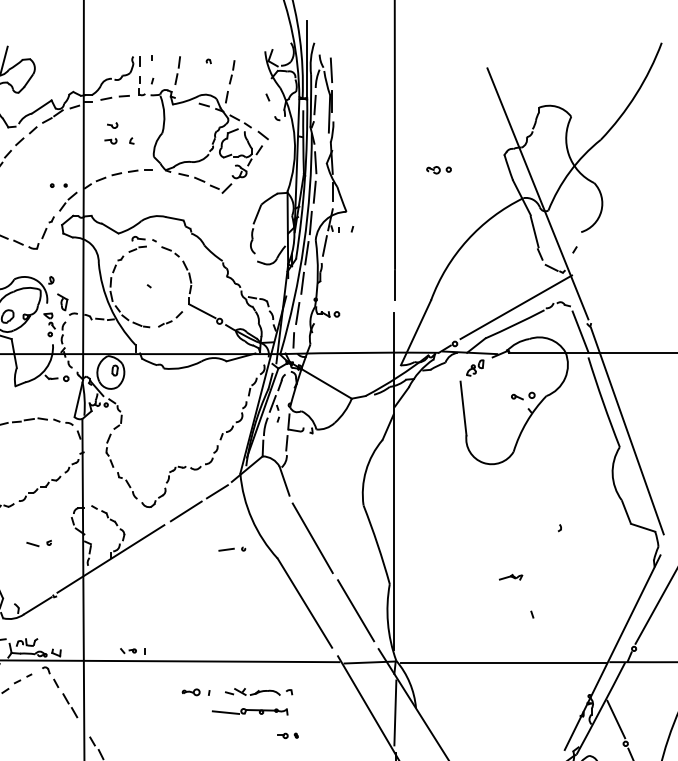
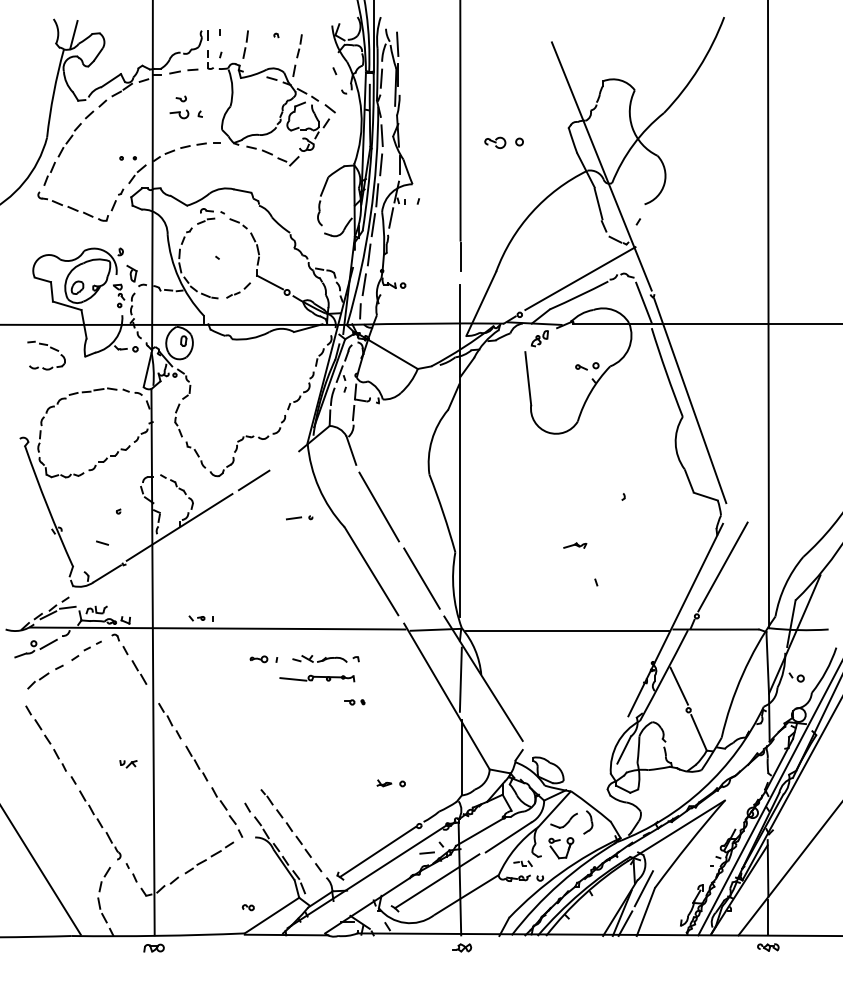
part: (110, 141) -> (179, 114), size x1.6
part: (438, 170) -> (503, 143), size x1.6
line: (216, 491) -> (284, 460), removed
line: (32, 543) -> (102, 542), moved

